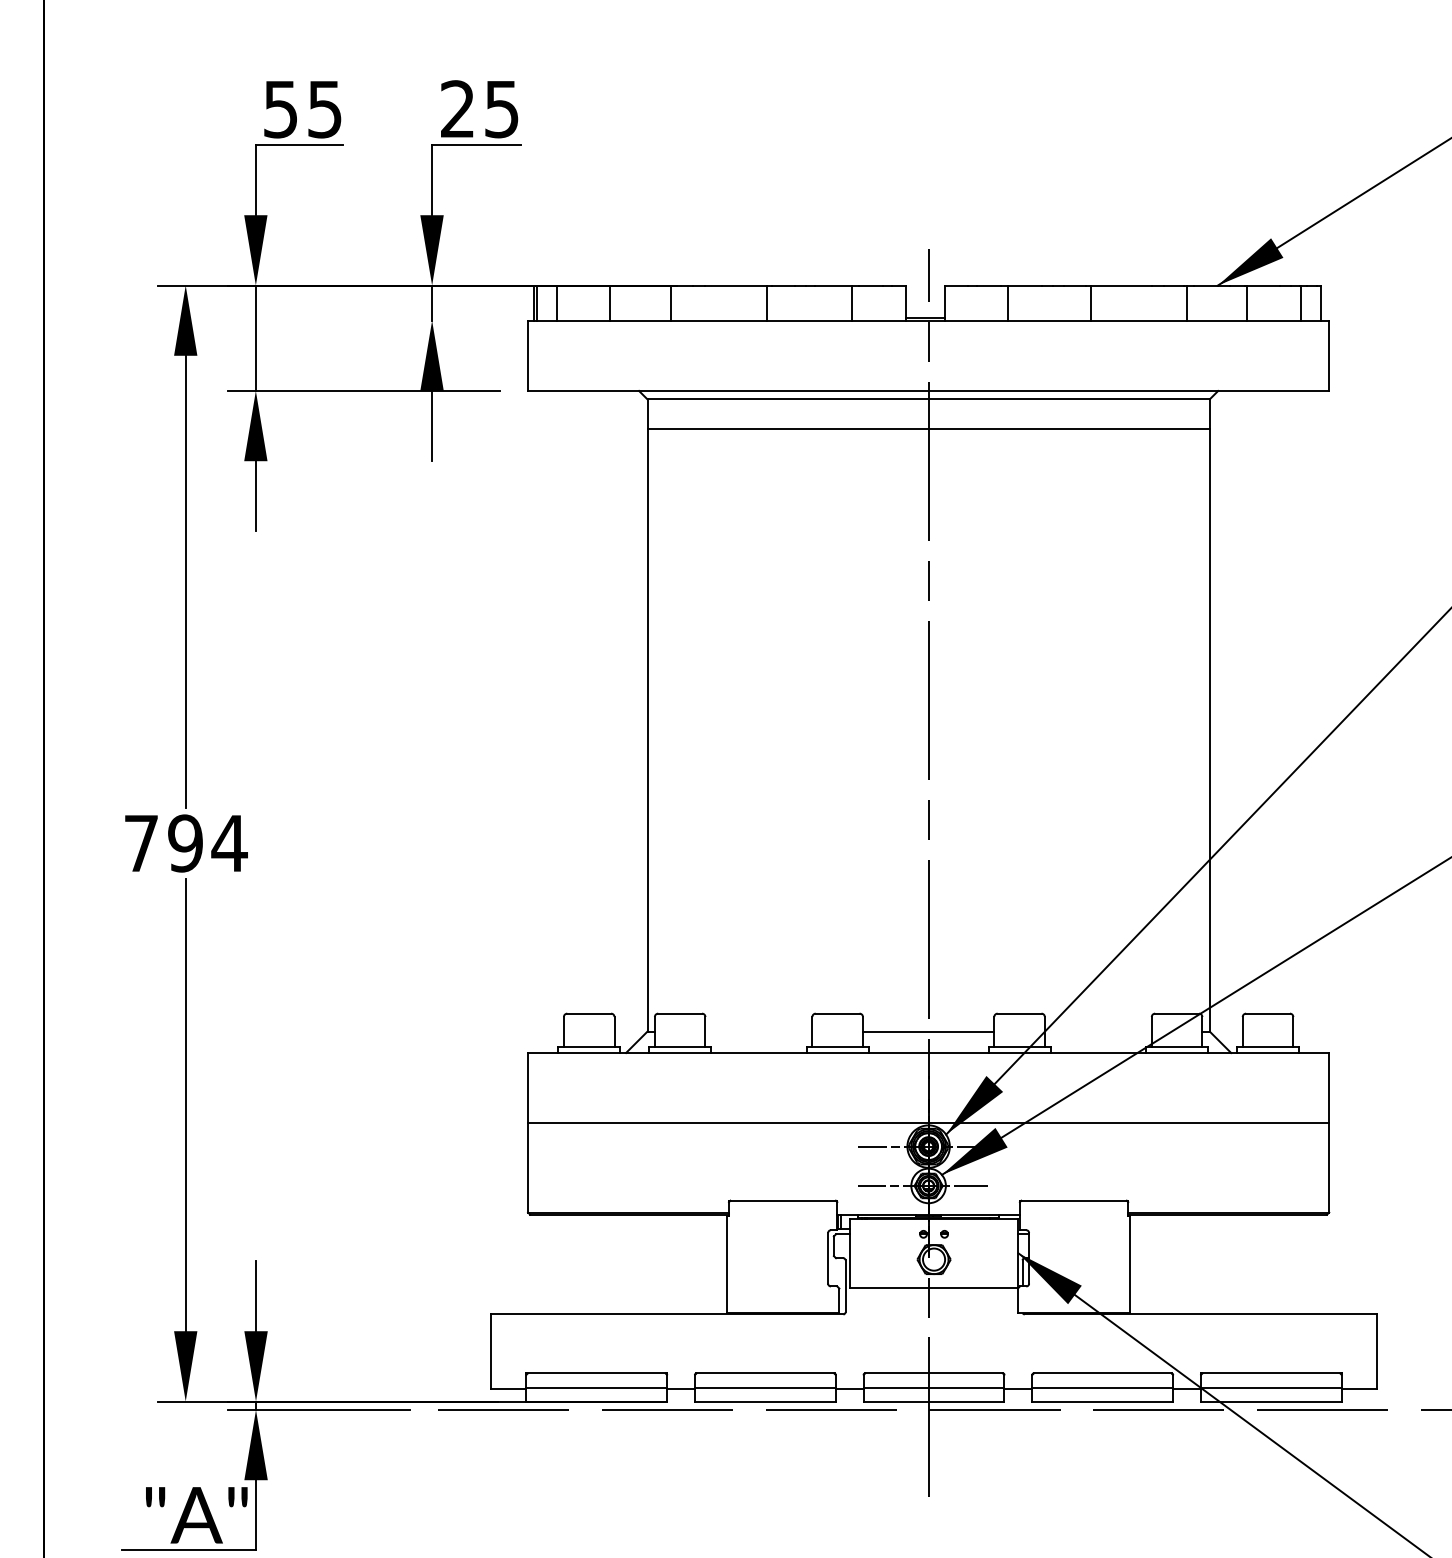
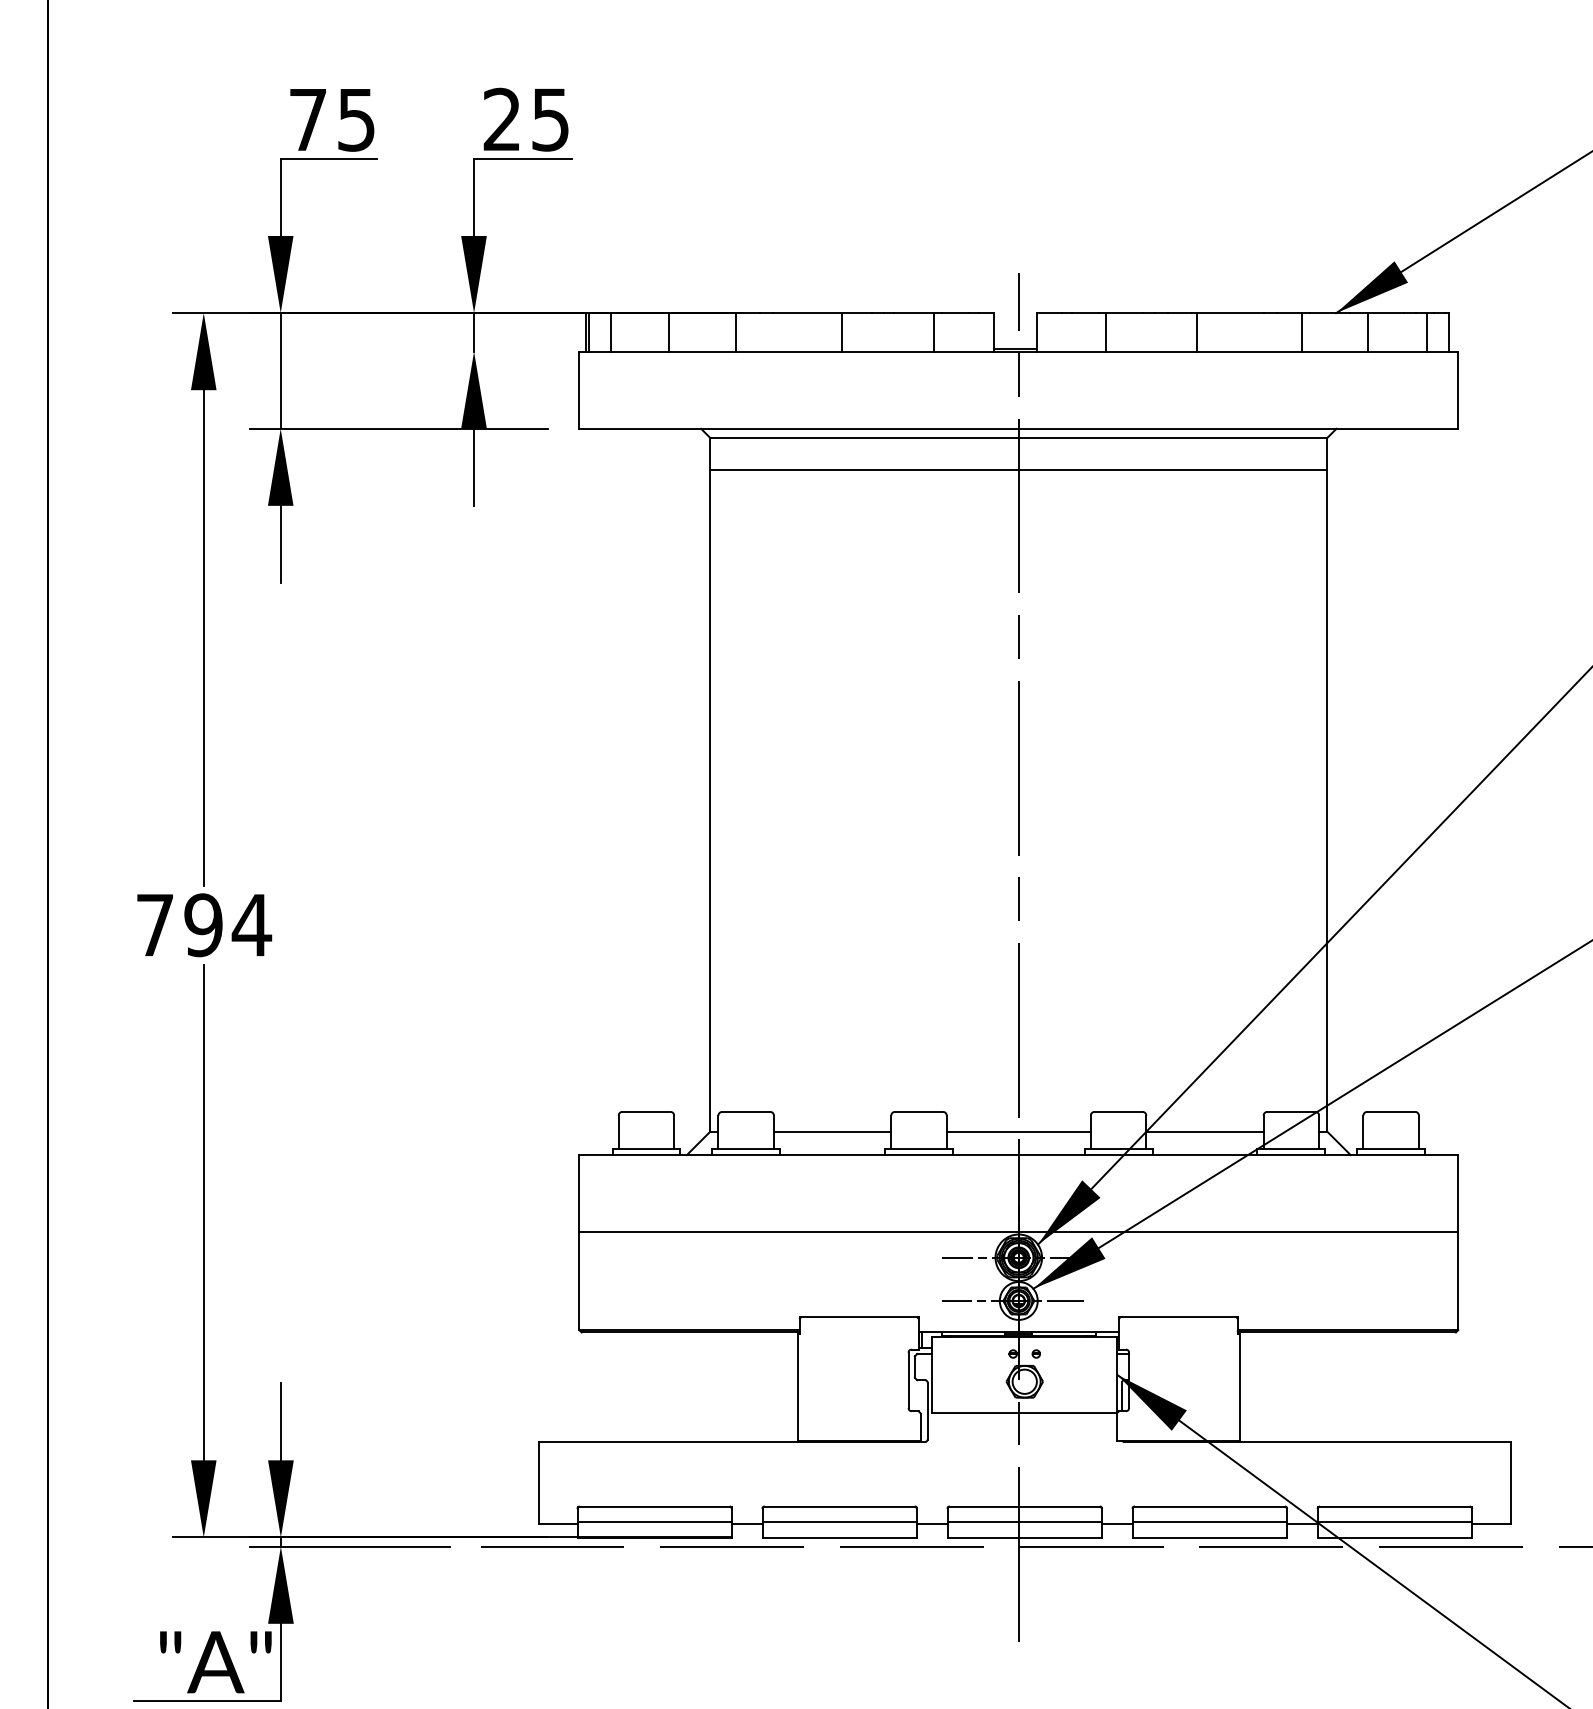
text: (280, 109) -> (307, 119), 55 -> 75
line: (758, 1031) -> (832, 1131), added
line: (1097, 1031) -> (1204, 1131), added

